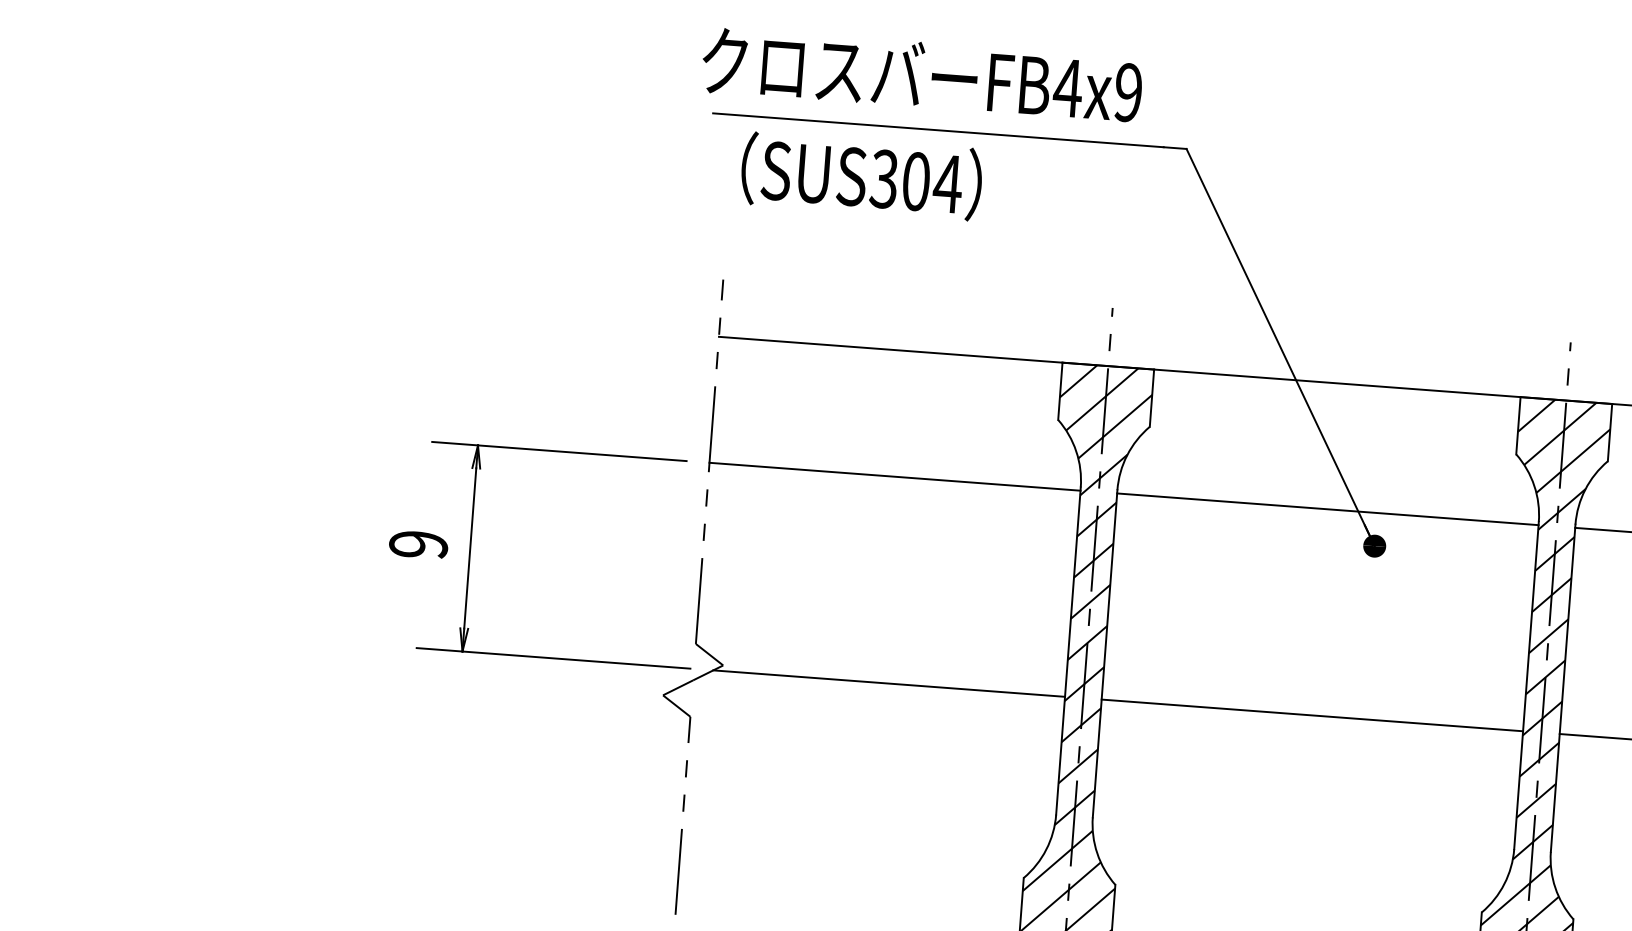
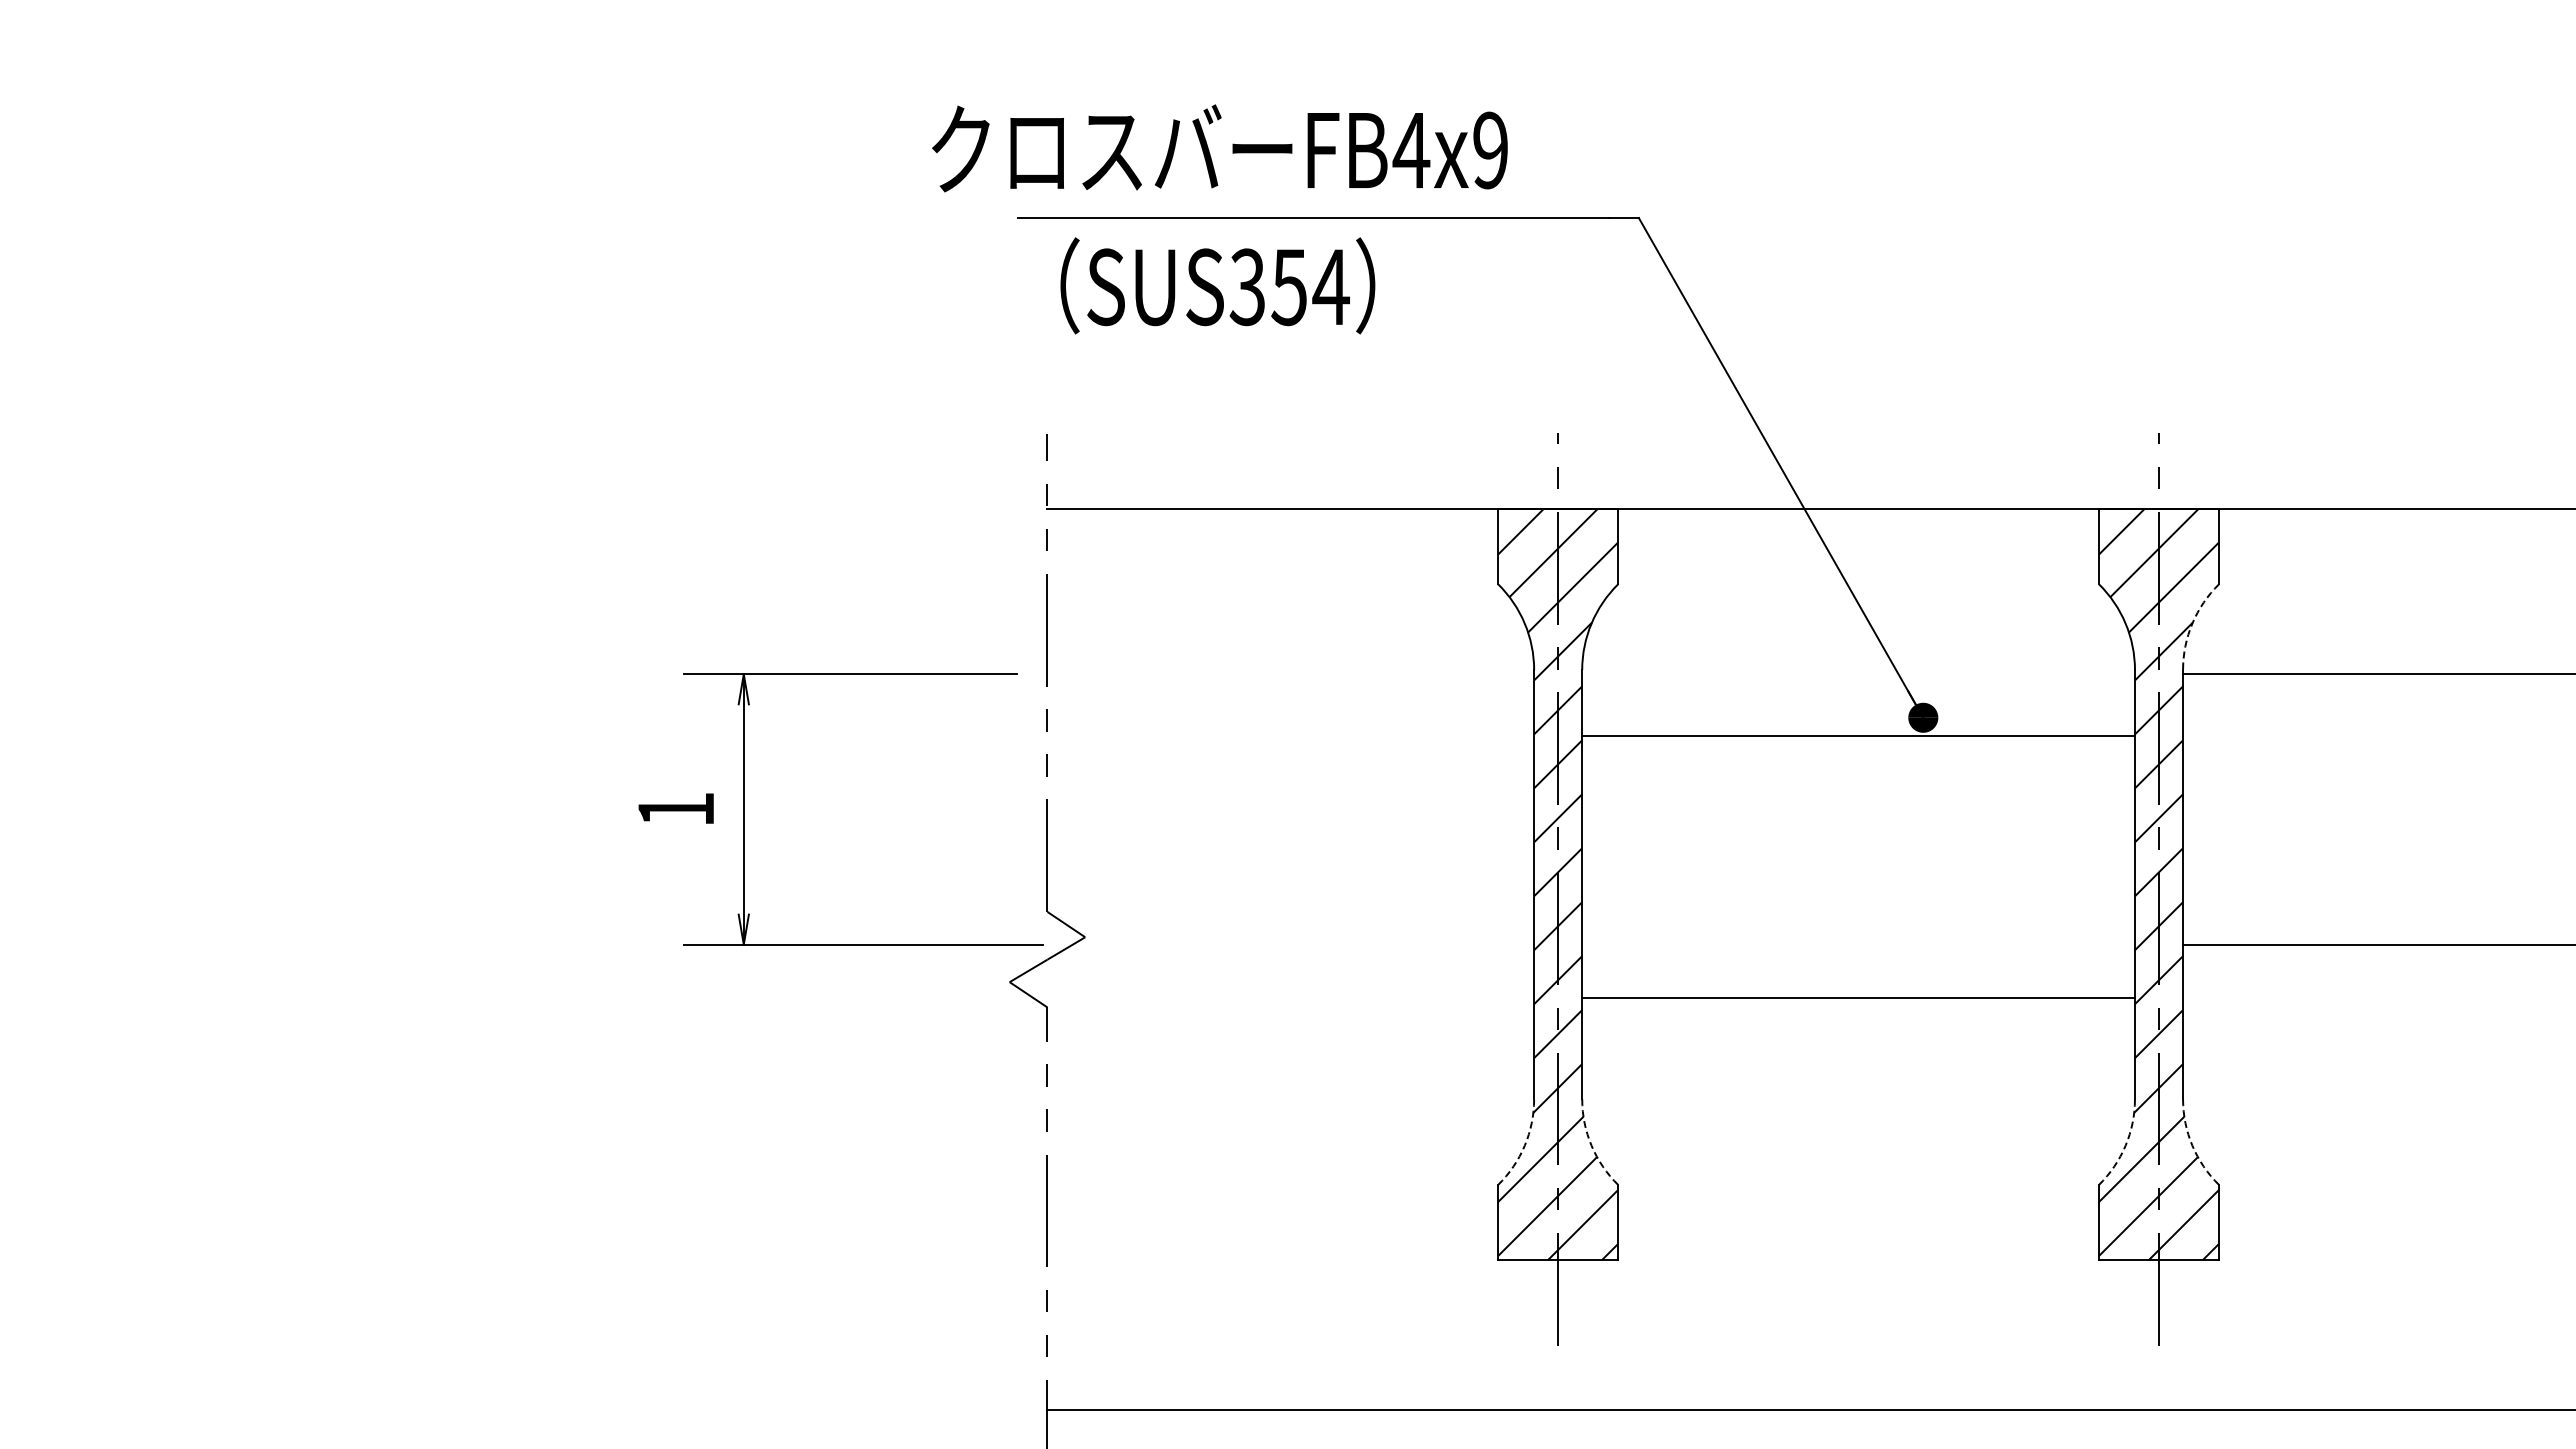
text: (921, 75) -> (1219, 148), moved
text: (915, 181) -> (1288, 287), SUS304 -> SUS354
line: (894, 476) -> (1290, 674), removed
arc: (1585, 489) -> (2192, 623), solid -> dashed
line: (1327, 509) -> (1858, 736), moved
text: (418, 544) -> (675, 809), 9 -> 1
line: (889, 683) -> (1303, 944), removed
line: (1312, 715) -> (1858, 997), moved
arc: (1046, 849) -> (1524, 1145), solid -> dashed
arc: (1097, 853) -> (1591, 1145), solid -> dashed
arc: (1504, 883) -> (2125, 1145), solid -> dashed
arc: (1555, 887) -> (2192, 1145), solid -> dashed

